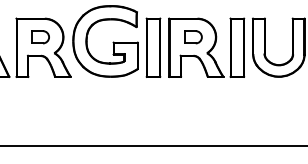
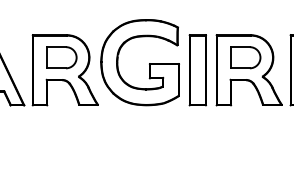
part: (40, 36) -> (61, 56), size x1.43
part: (193, 36) -> (246, 56), size x1.43

